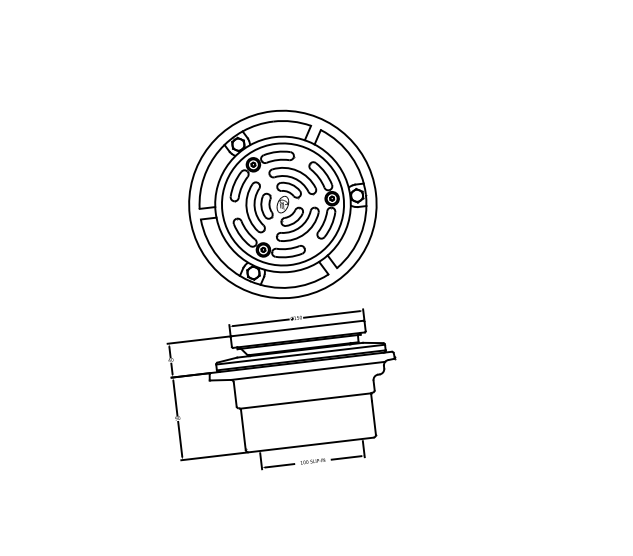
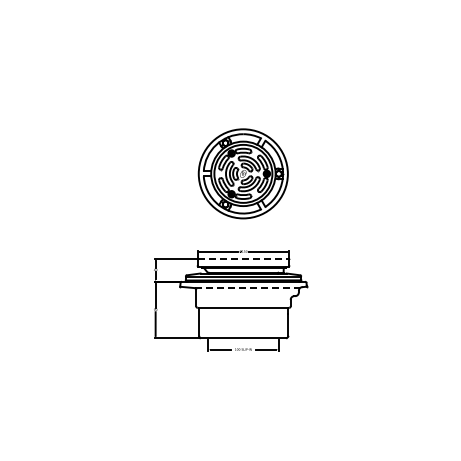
part: (281, 204) -> (242, 173), size x0.7
line: (298, 328) -> (244, 258), solid -> dashed
line: (308, 371) -> (247, 288), solid -> dashed

